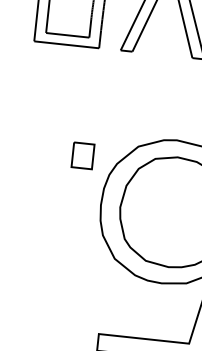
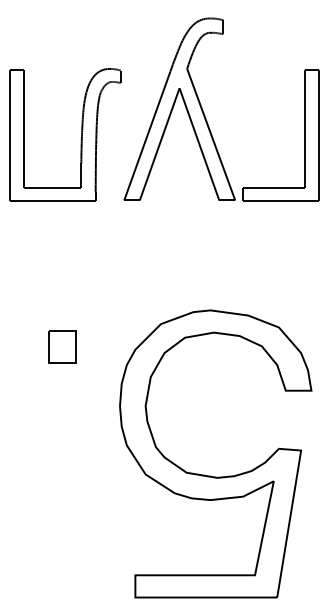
part: (82, 155) -> (62, 346), moved

